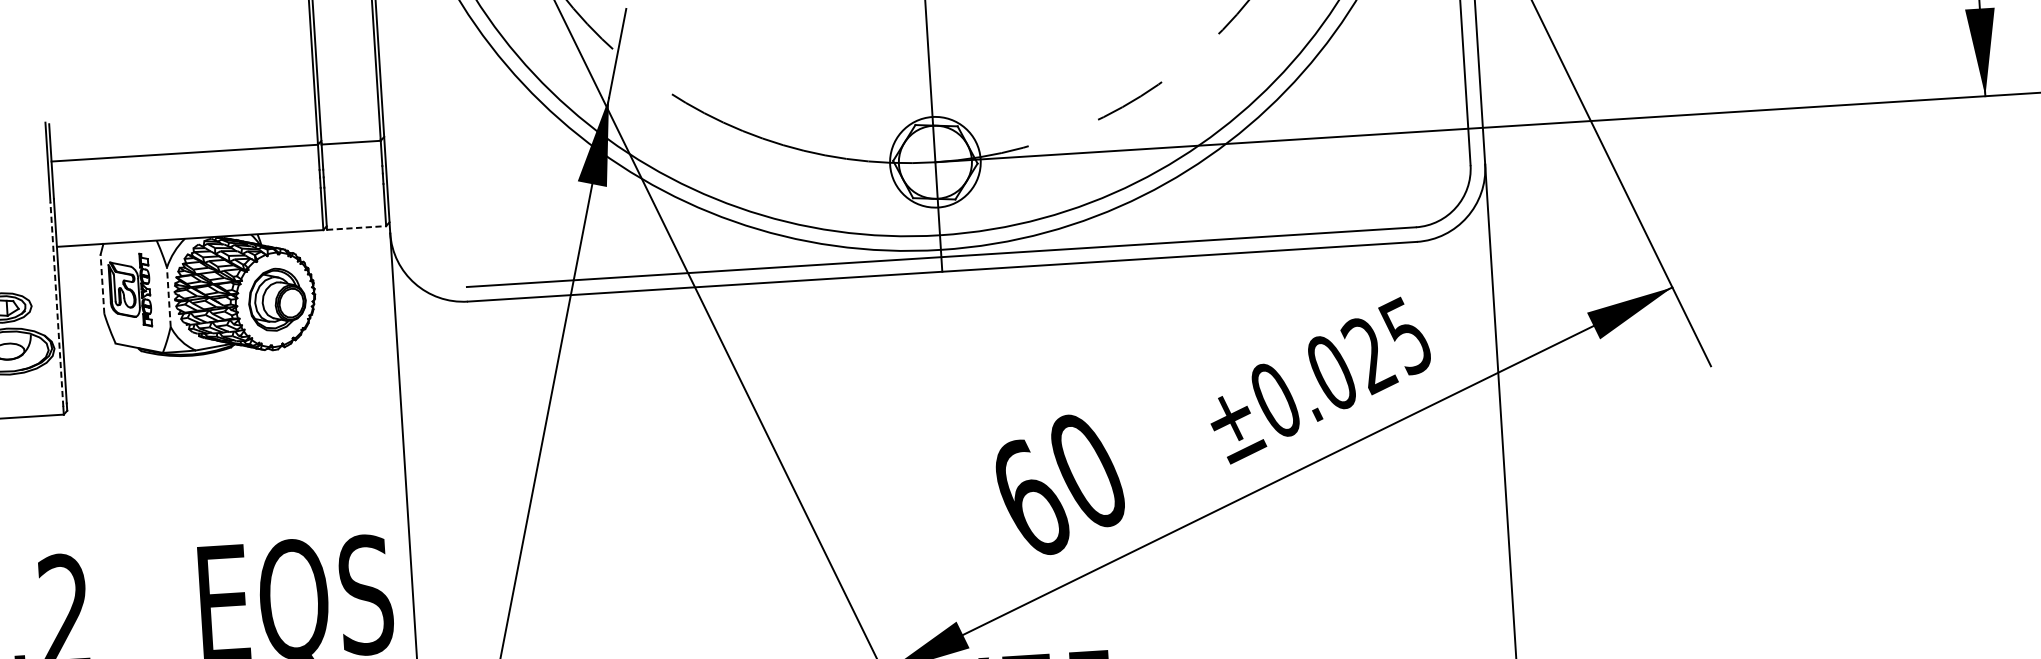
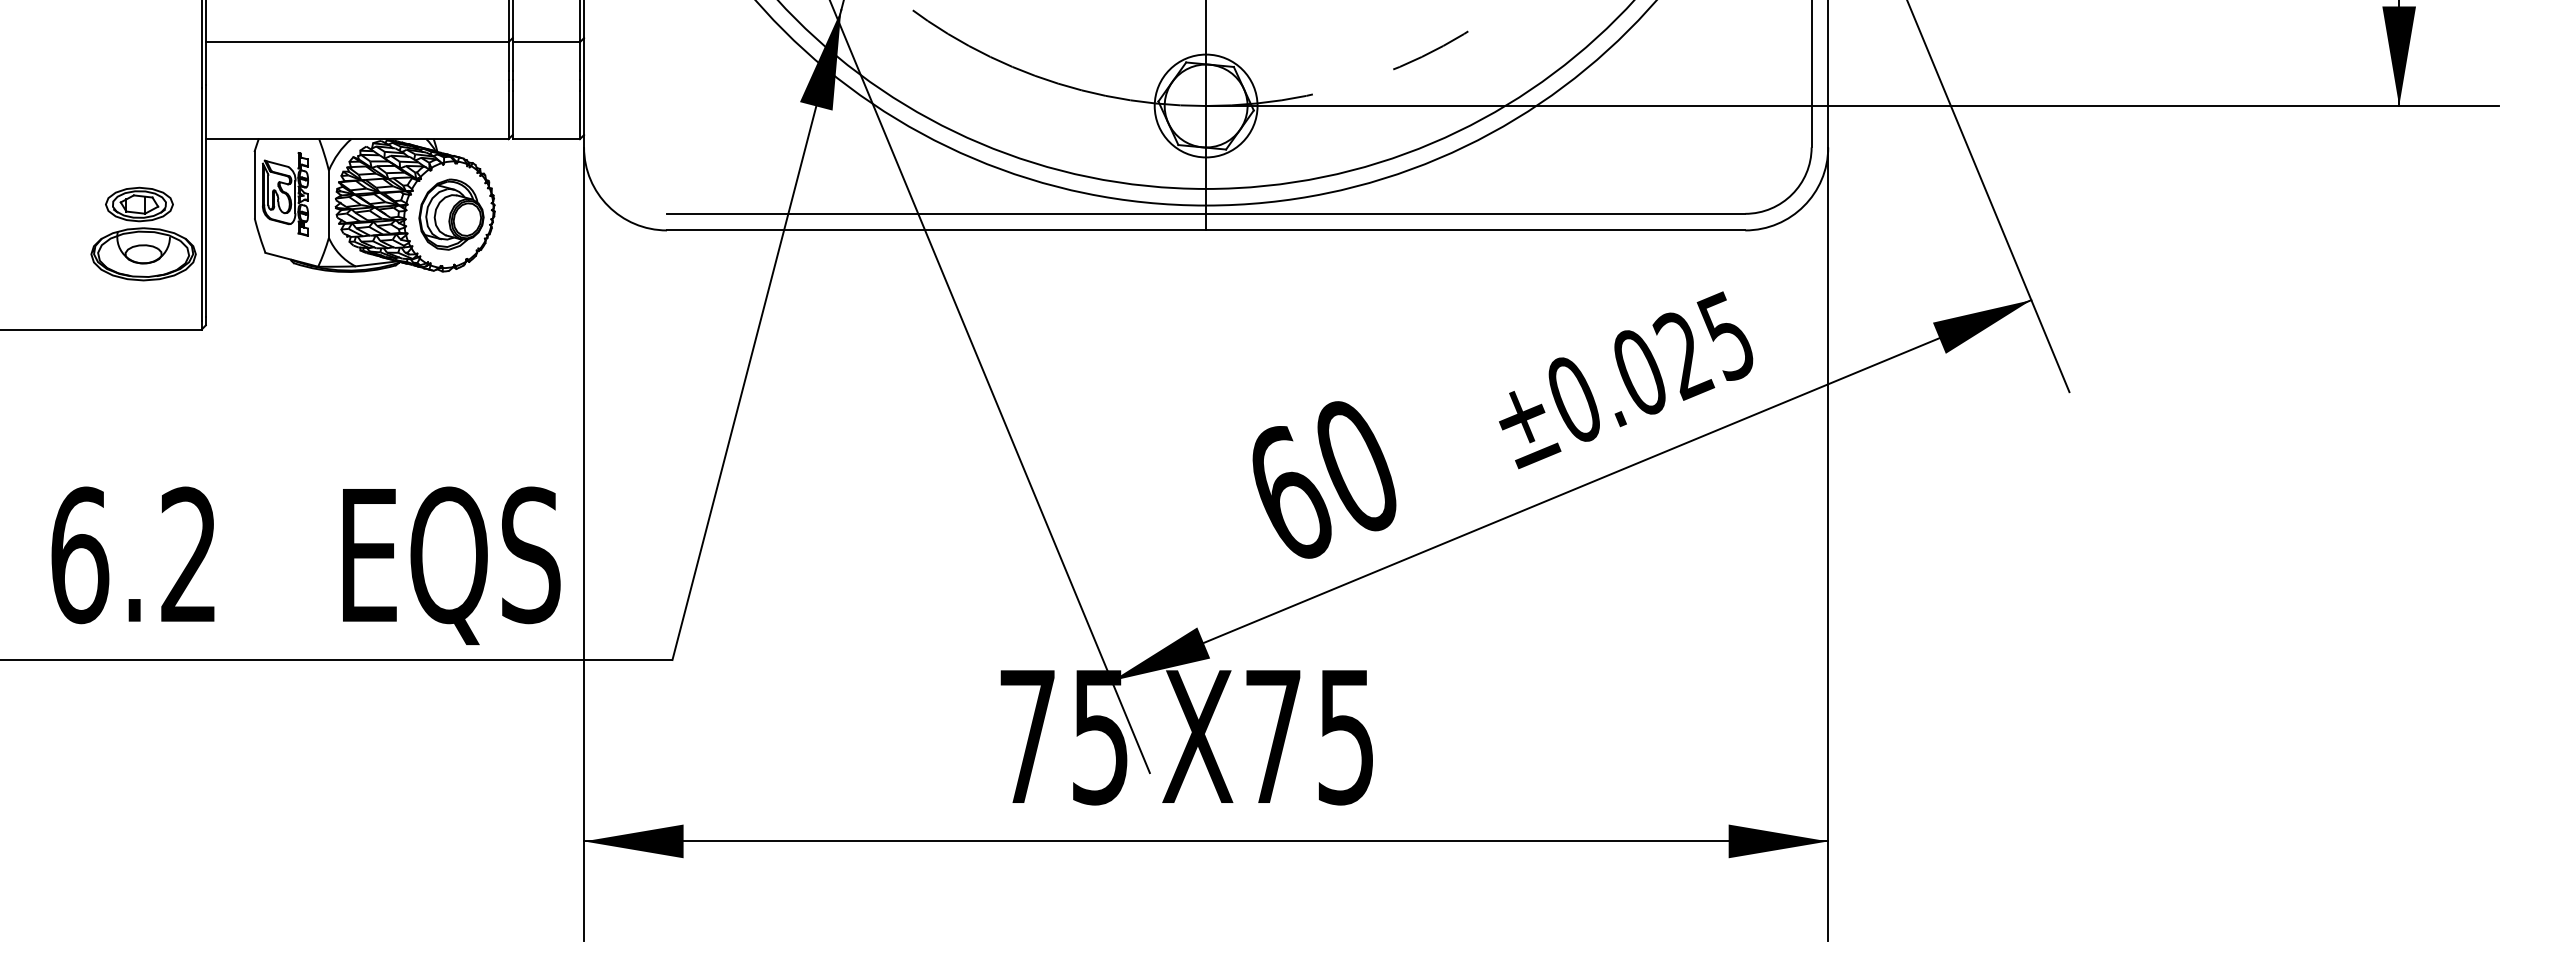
line: (356, 228) -> (546, 139), dashed -> solid
line: (102, 284) -> (254, 184), dashed -> solid
line: (168, 297) -> (328, 204), dashed -> solid
line: (56, 304) -> (201, 204), dashed -> solid

